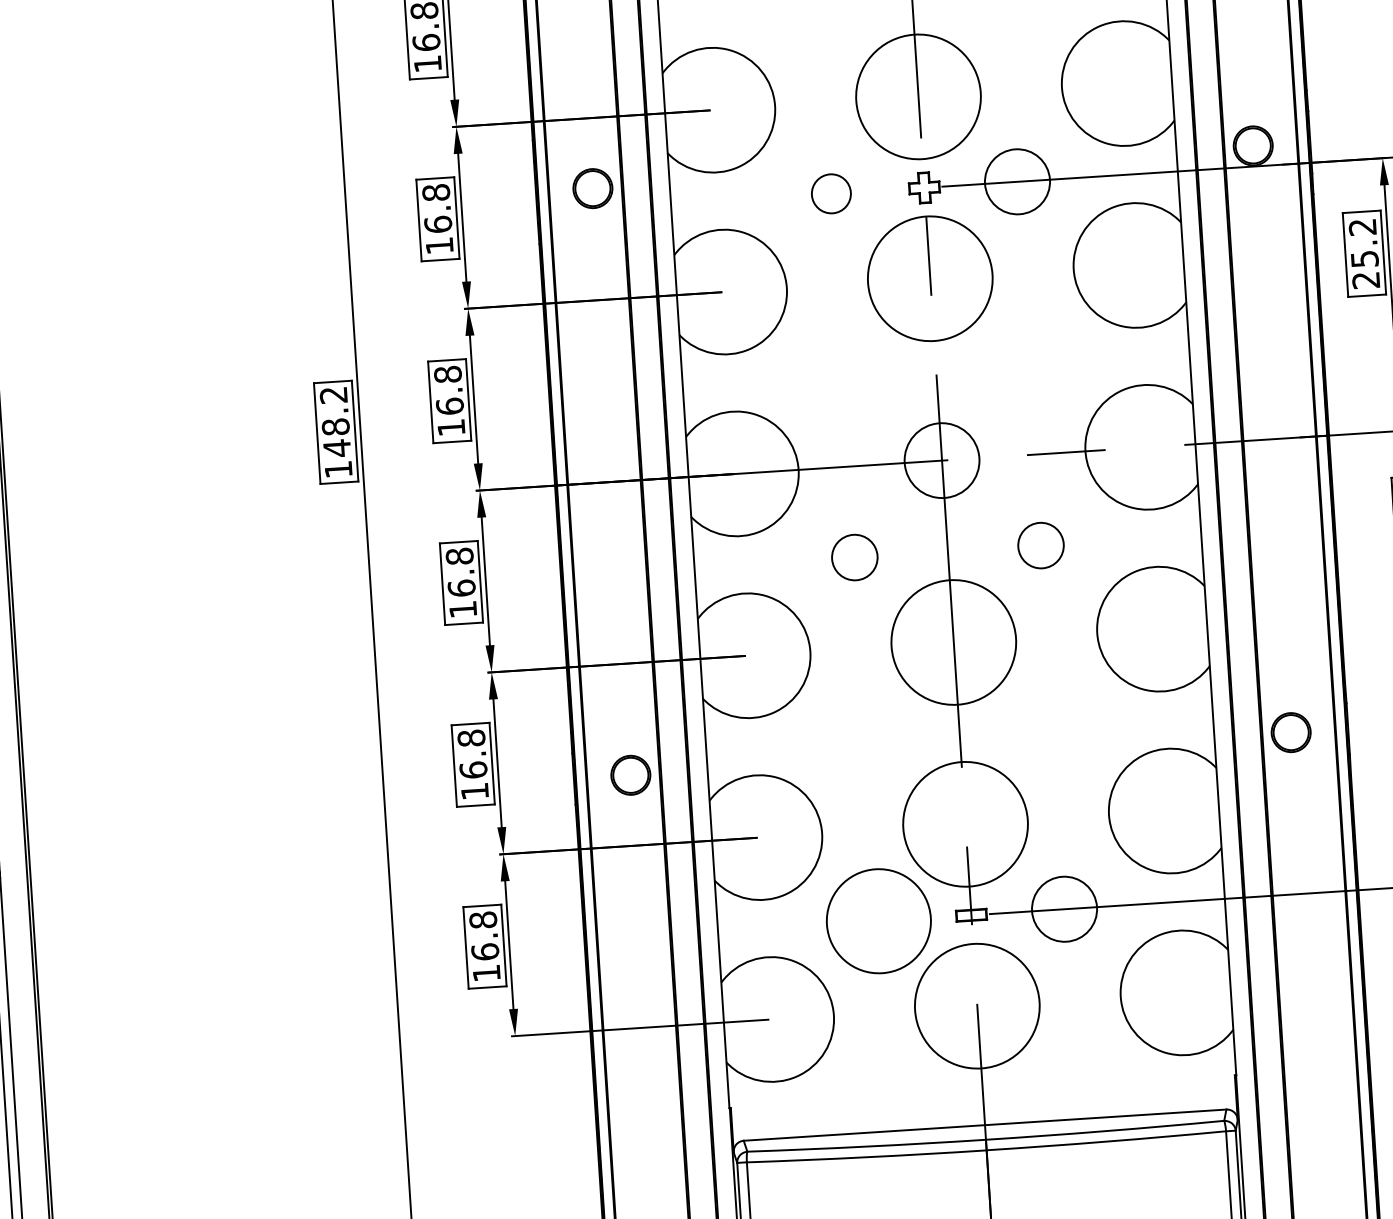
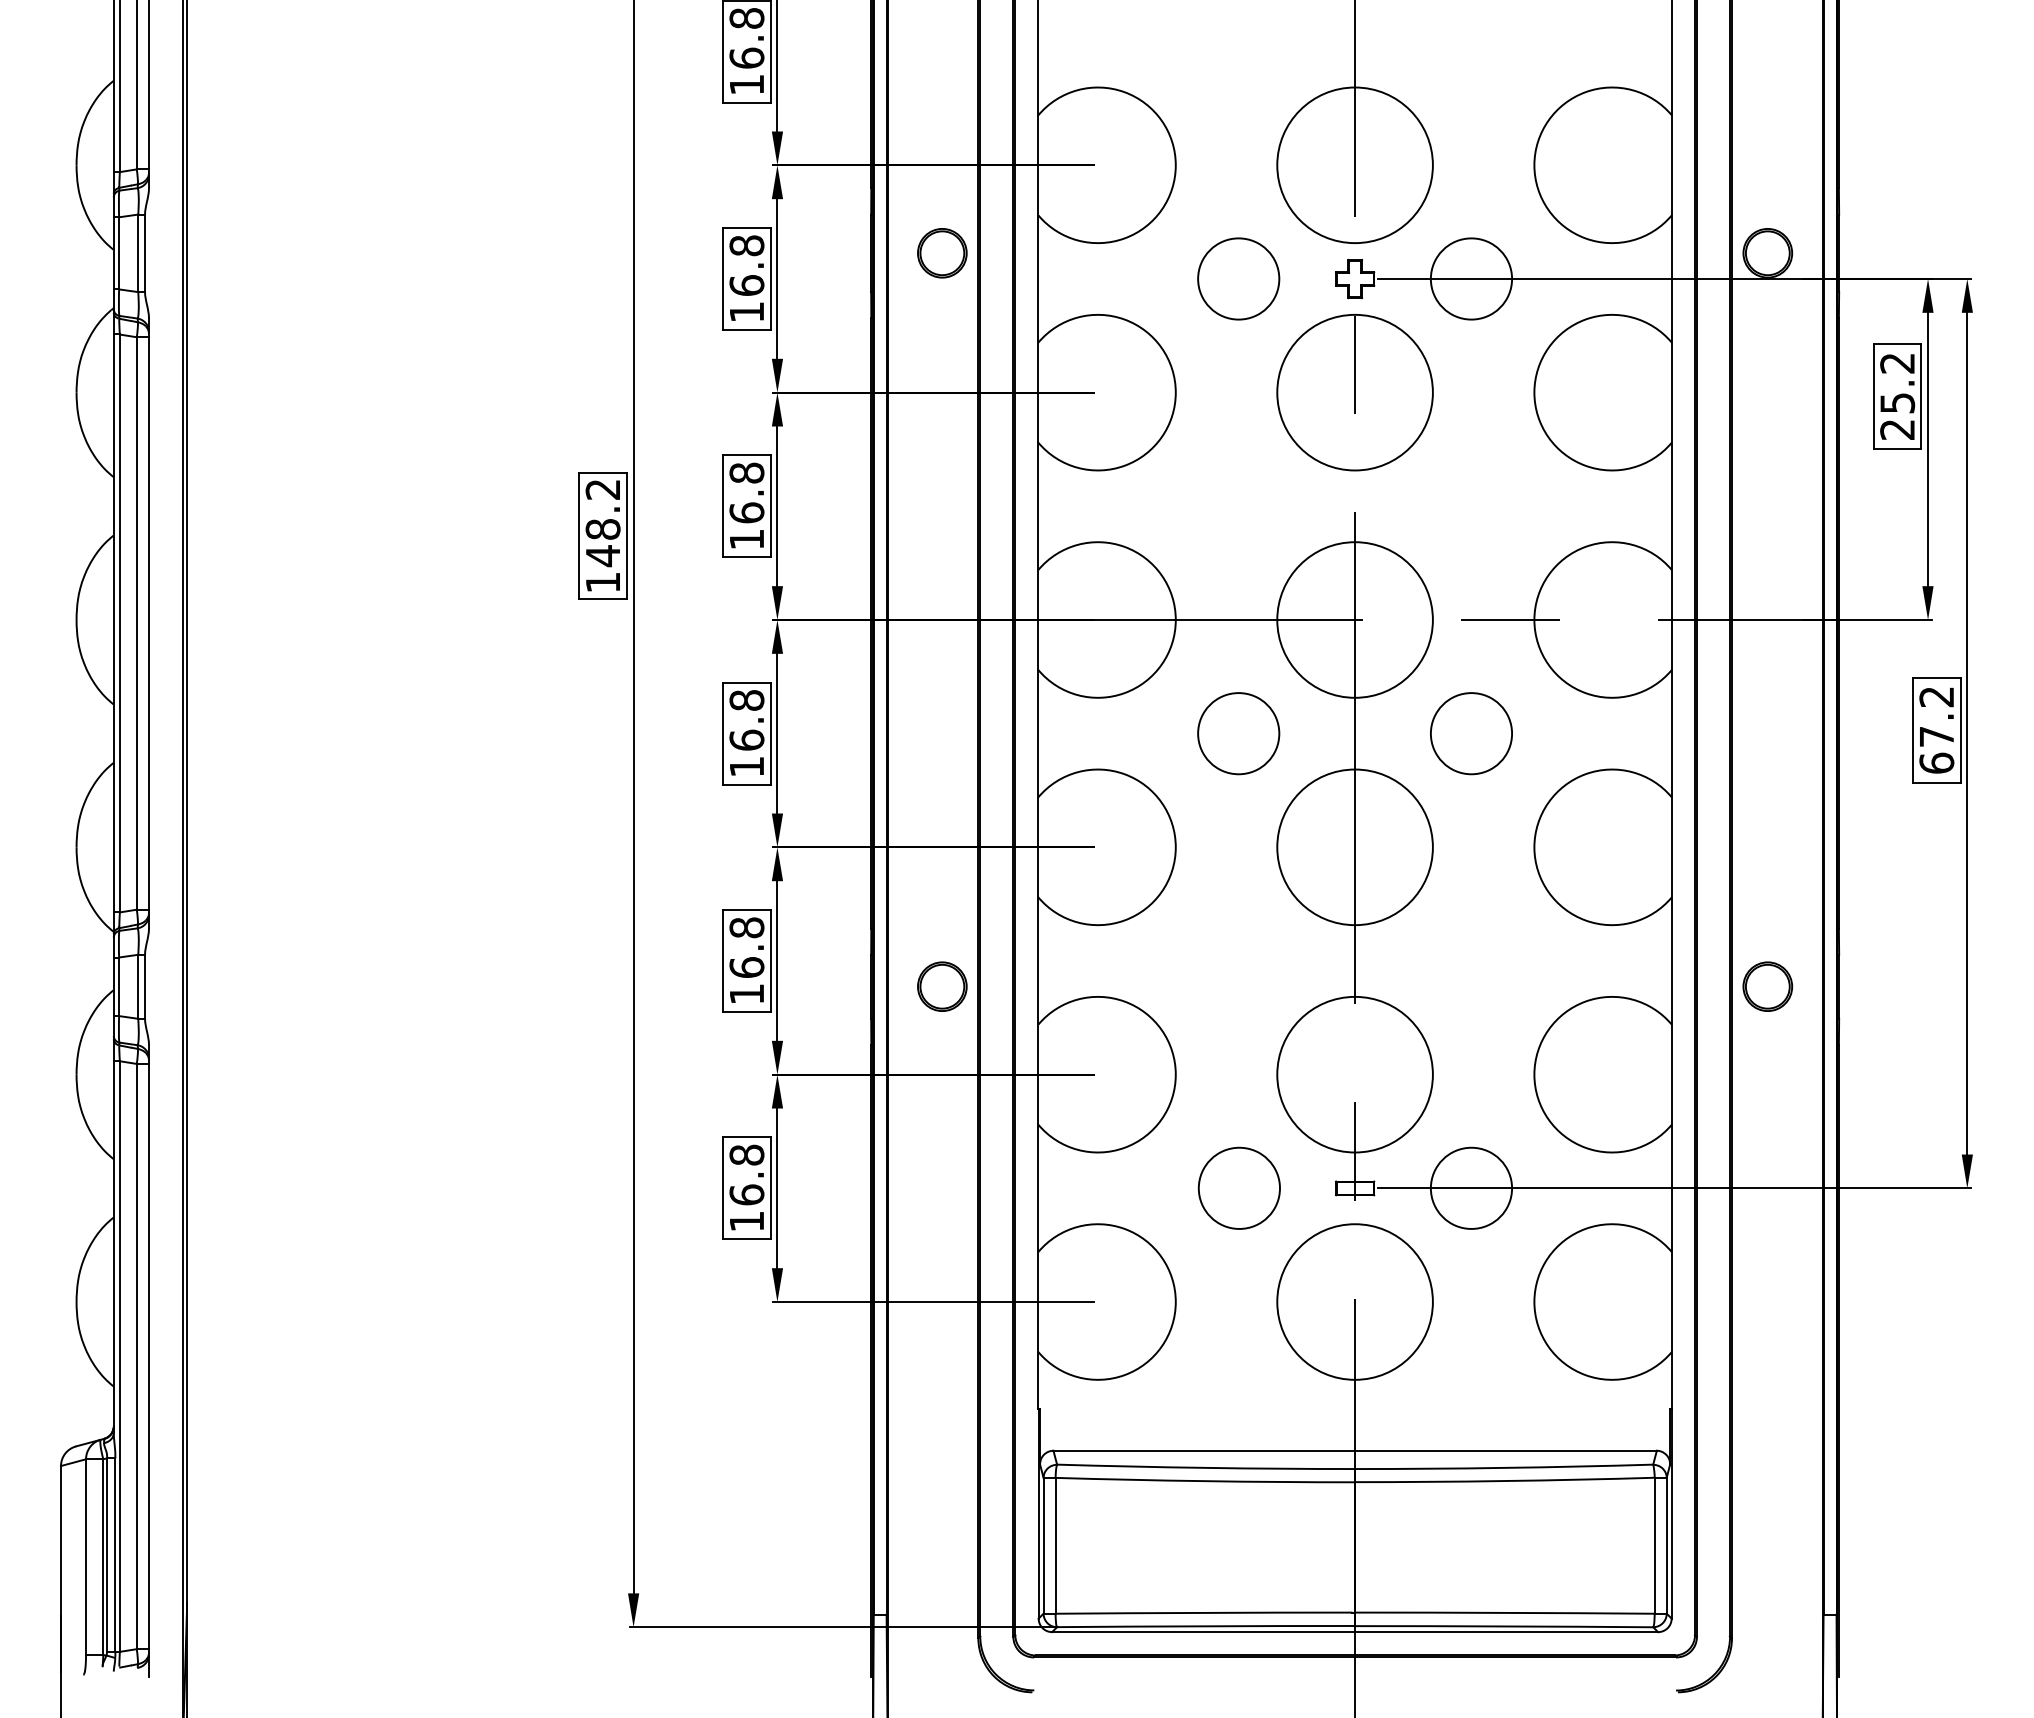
circle: (831, 193) -> (1238, 278), size x1.67
circle: (941, 460) -> (1354, 619), size x1.67
circle: (1041, 545) -> (1471, 733), size x1.43
circle: (854, 557) -> (1238, 733), size x1.43
circle: (878, 920) -> (1238, 1187), size x0.62

